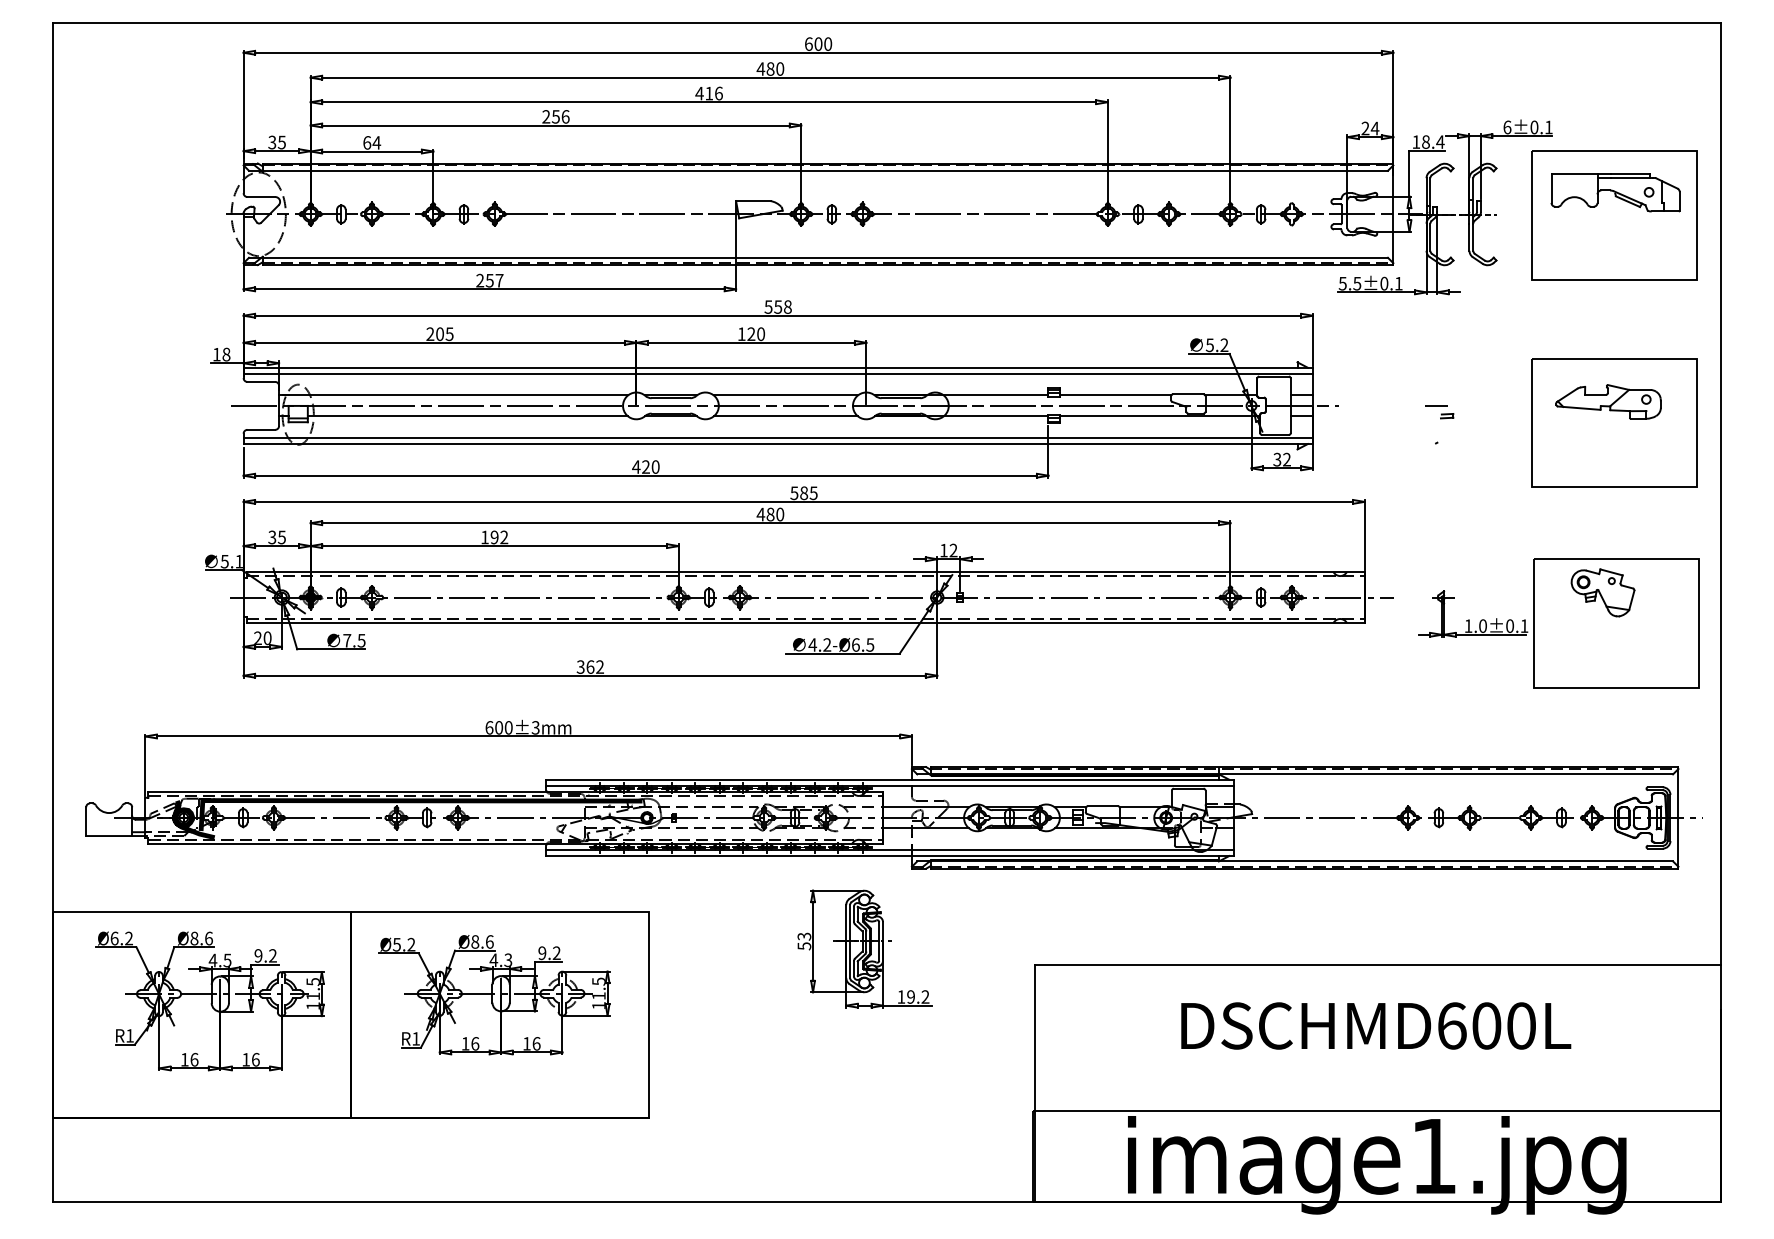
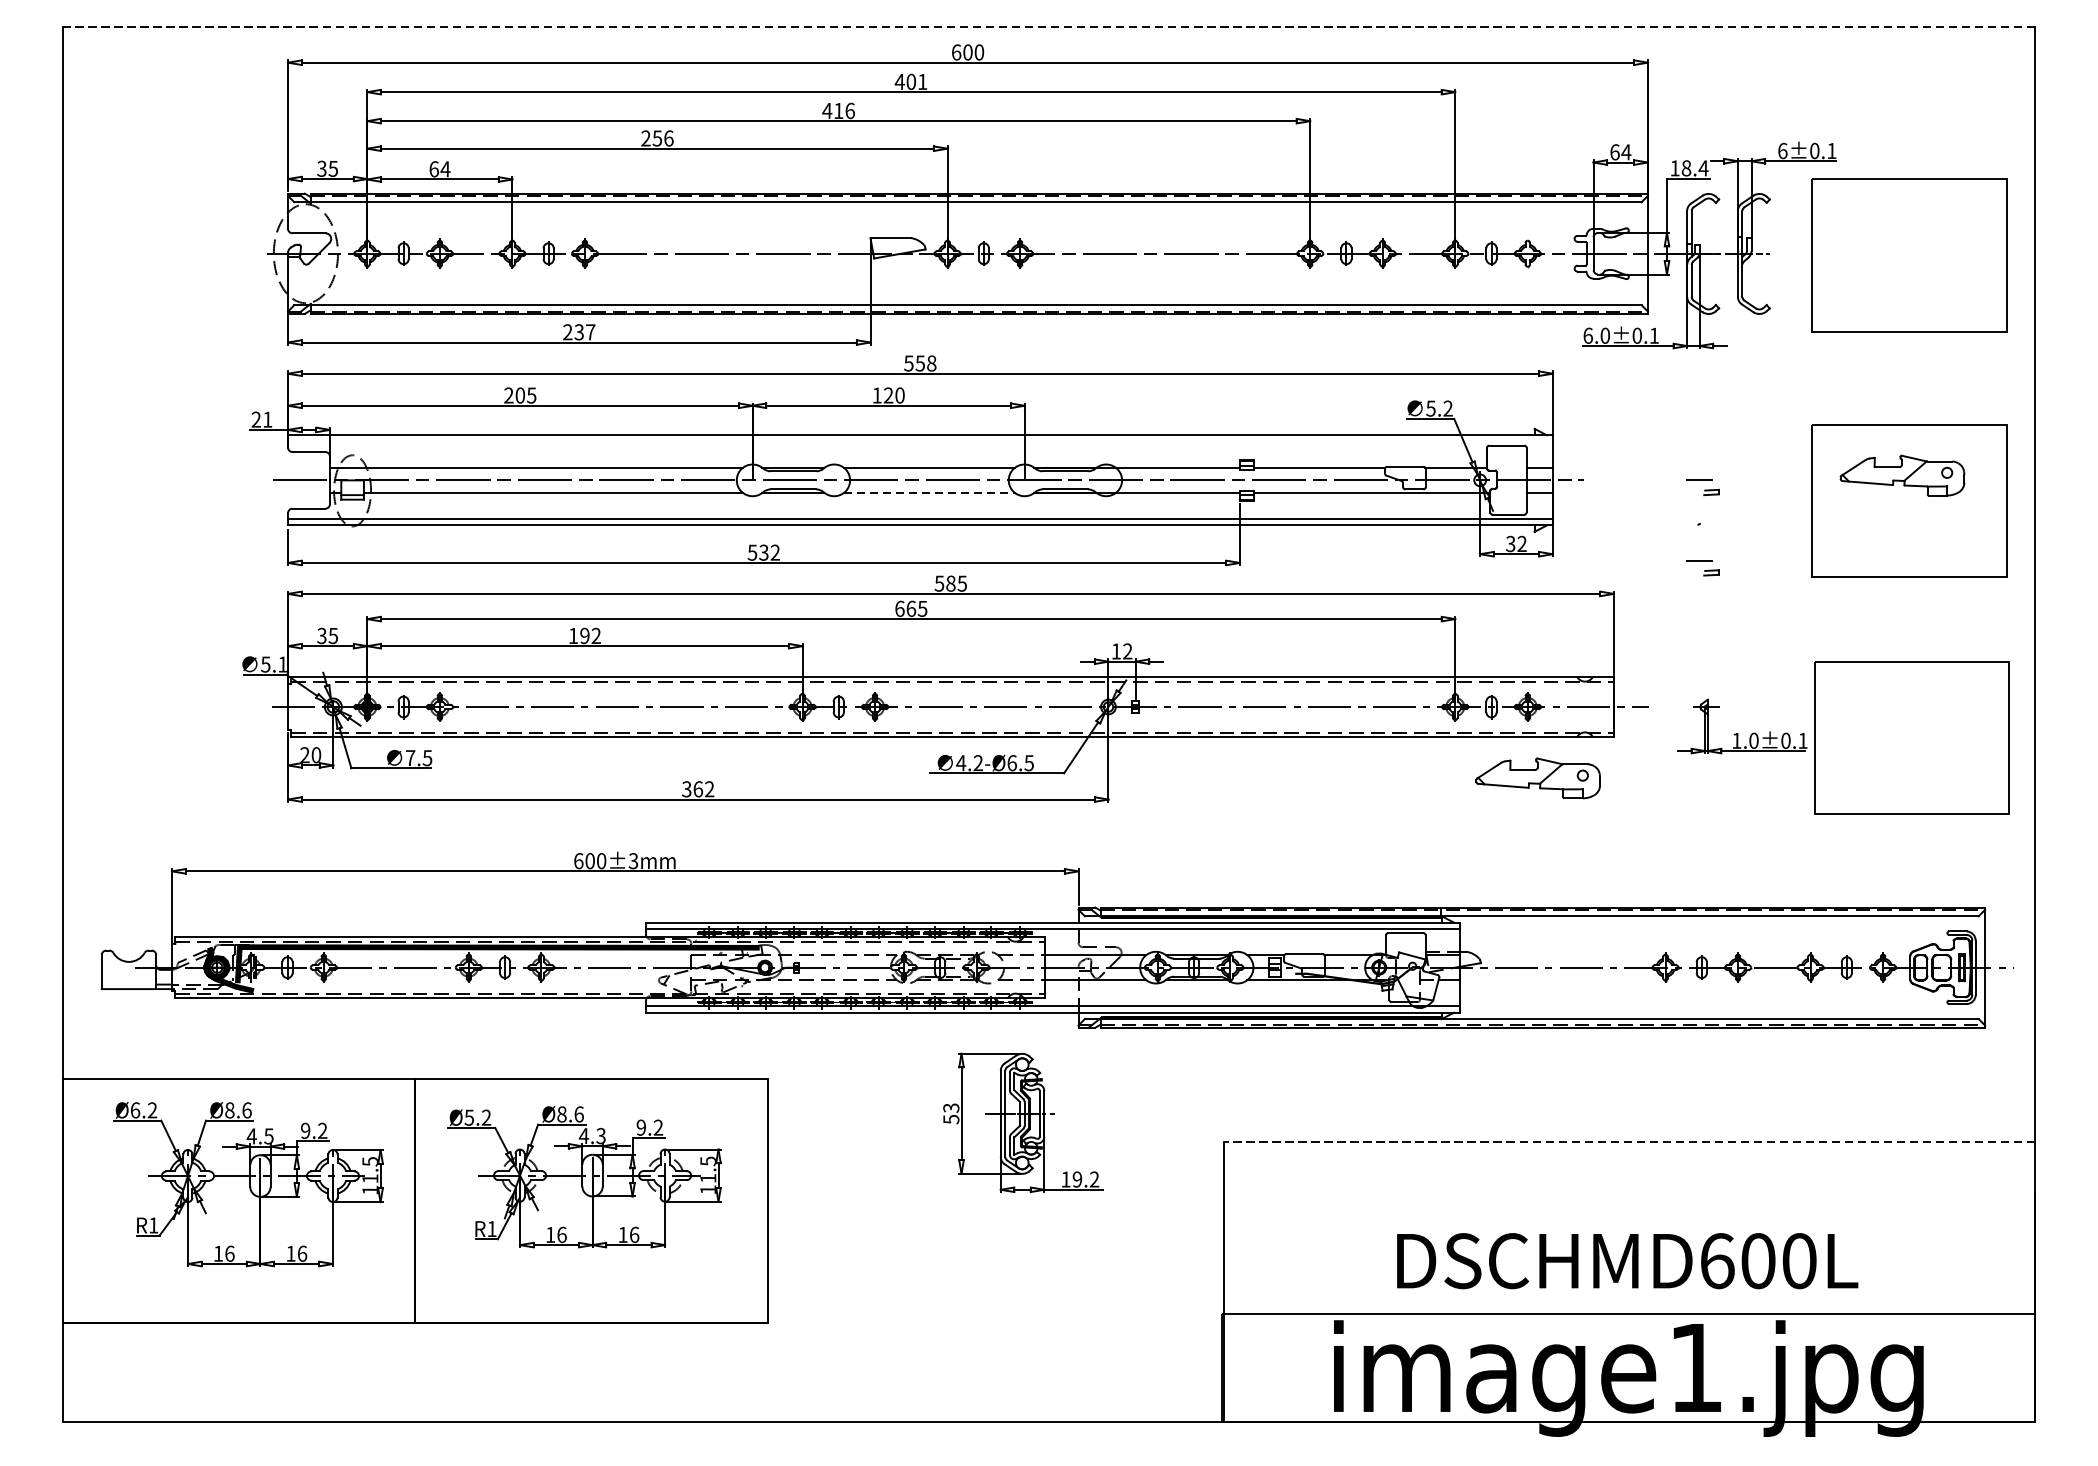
line: (887, 22) -> (1049, 26), solid -> dashed
text: (775, 68) -> (917, 81), 480 -> 401
text: (1365, 128) -> (1614, 152), 24 -> 64
part: (1615, 192) -> (1910, 227), removed
text: (489, 279) -> (578, 330), 257 -> 237
text: (1349, 283) -> (1596, 335), 5.5±0.1 -> 6.0±0.1
text: (221, 354) -> (261, 419), 18 -> 21
line: (777, 373) -> (919, 442), removed
line: (786, 416) -> (930, 492), solid -> dashed
text: (645, 466) -> (763, 552), 420 -> 532
part: (1439, 480) -> (1702, 568), added
text: (770, 514) -> (911, 608), 480 -> 665
part: (1602, 592) -> (1895, 701), removed
part: (1300, 657) -> (1538, 777), added
line: (1377, 965) -> (1629, 1142), solid -> dashed
text: (1376, 1025) -> (1627, 1260), moved

